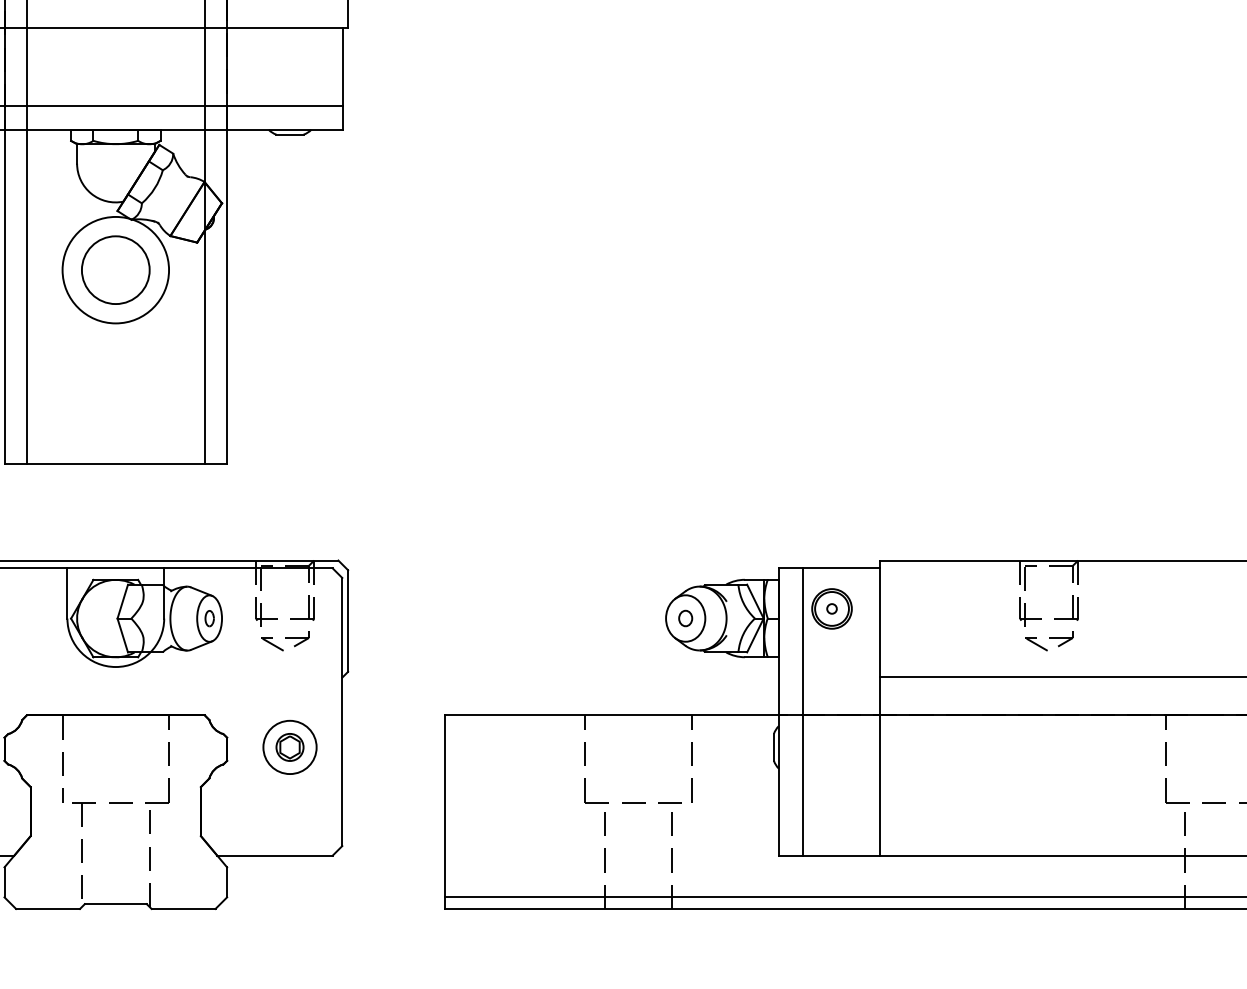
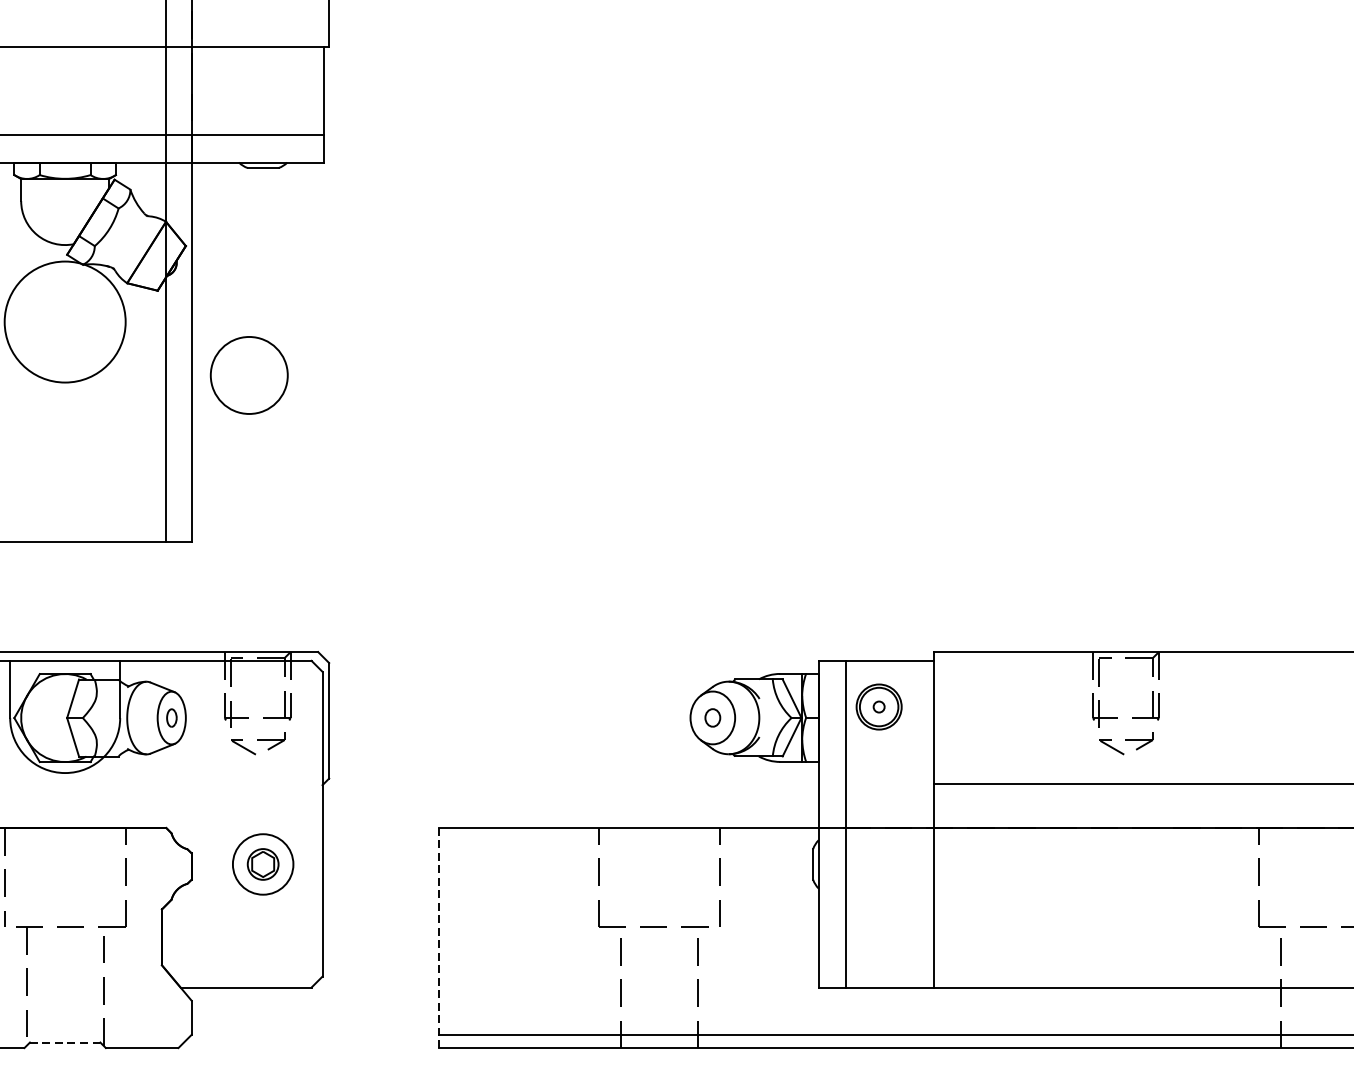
circle: (115, 269) -> (248, 374), moved
line: (444, 812) -> (438, 938), solid -> dashed
line: (115, 904) -> (64, 1042), solid -> dashed

